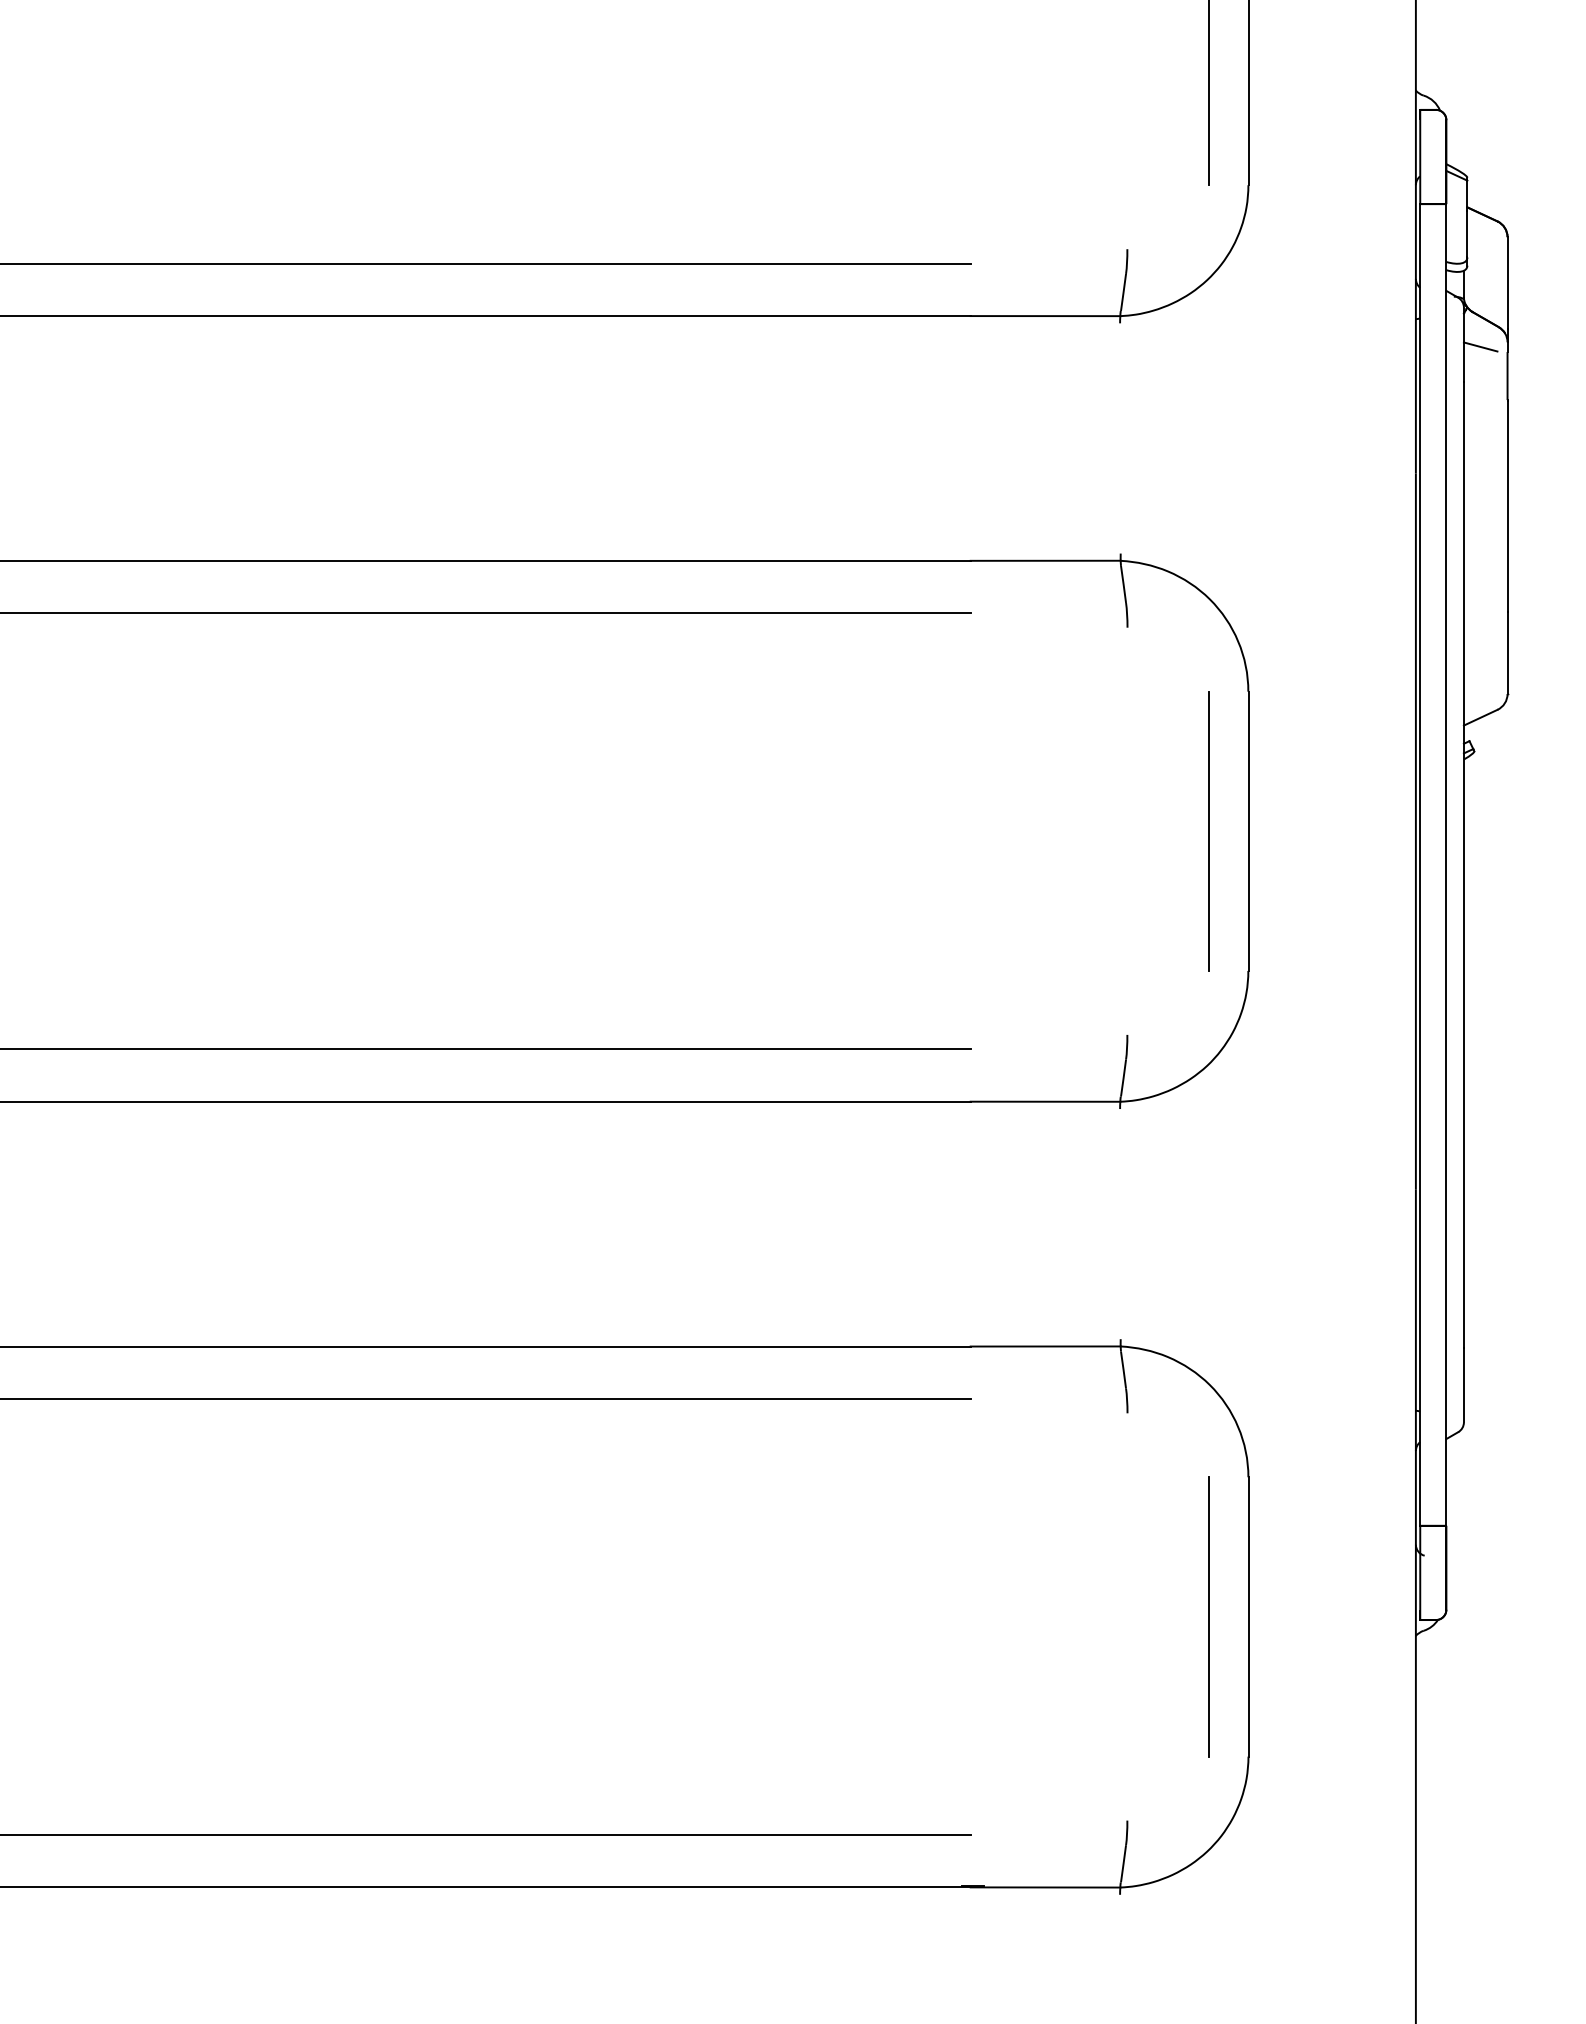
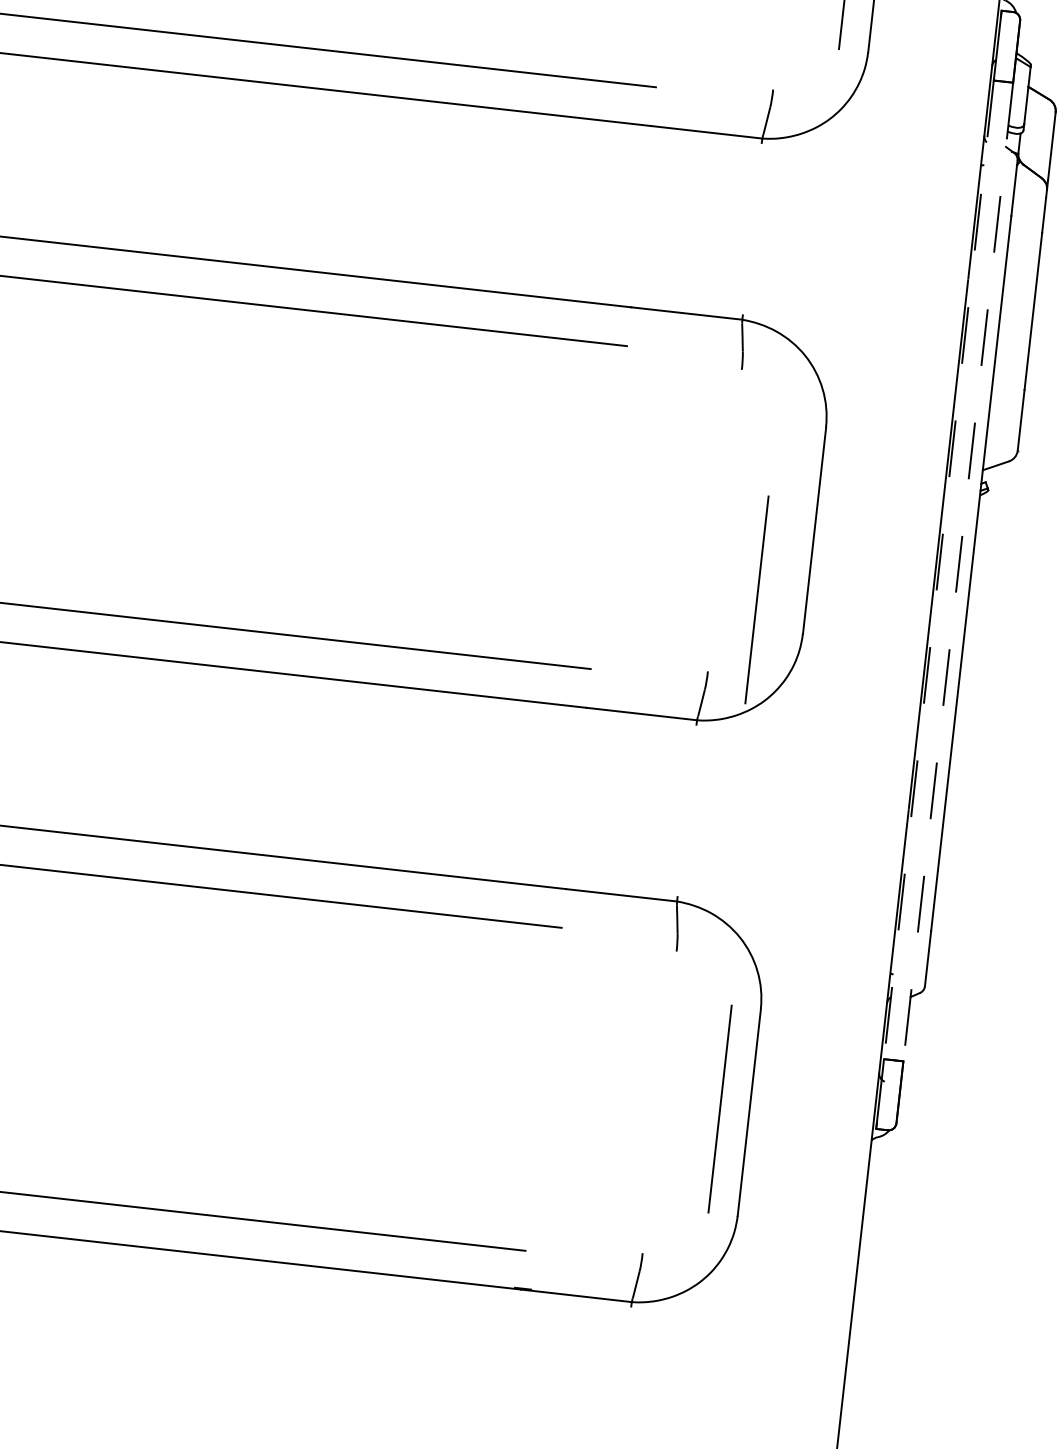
line: (1480, 346) -> (1026, 190), removed
line: (1208, 831) -> (756, 600), moved
line: (1420, 864) -> (939, 569), solid -> dashed
line: (1446, 864) -> (958, 571), solid -> dashed

